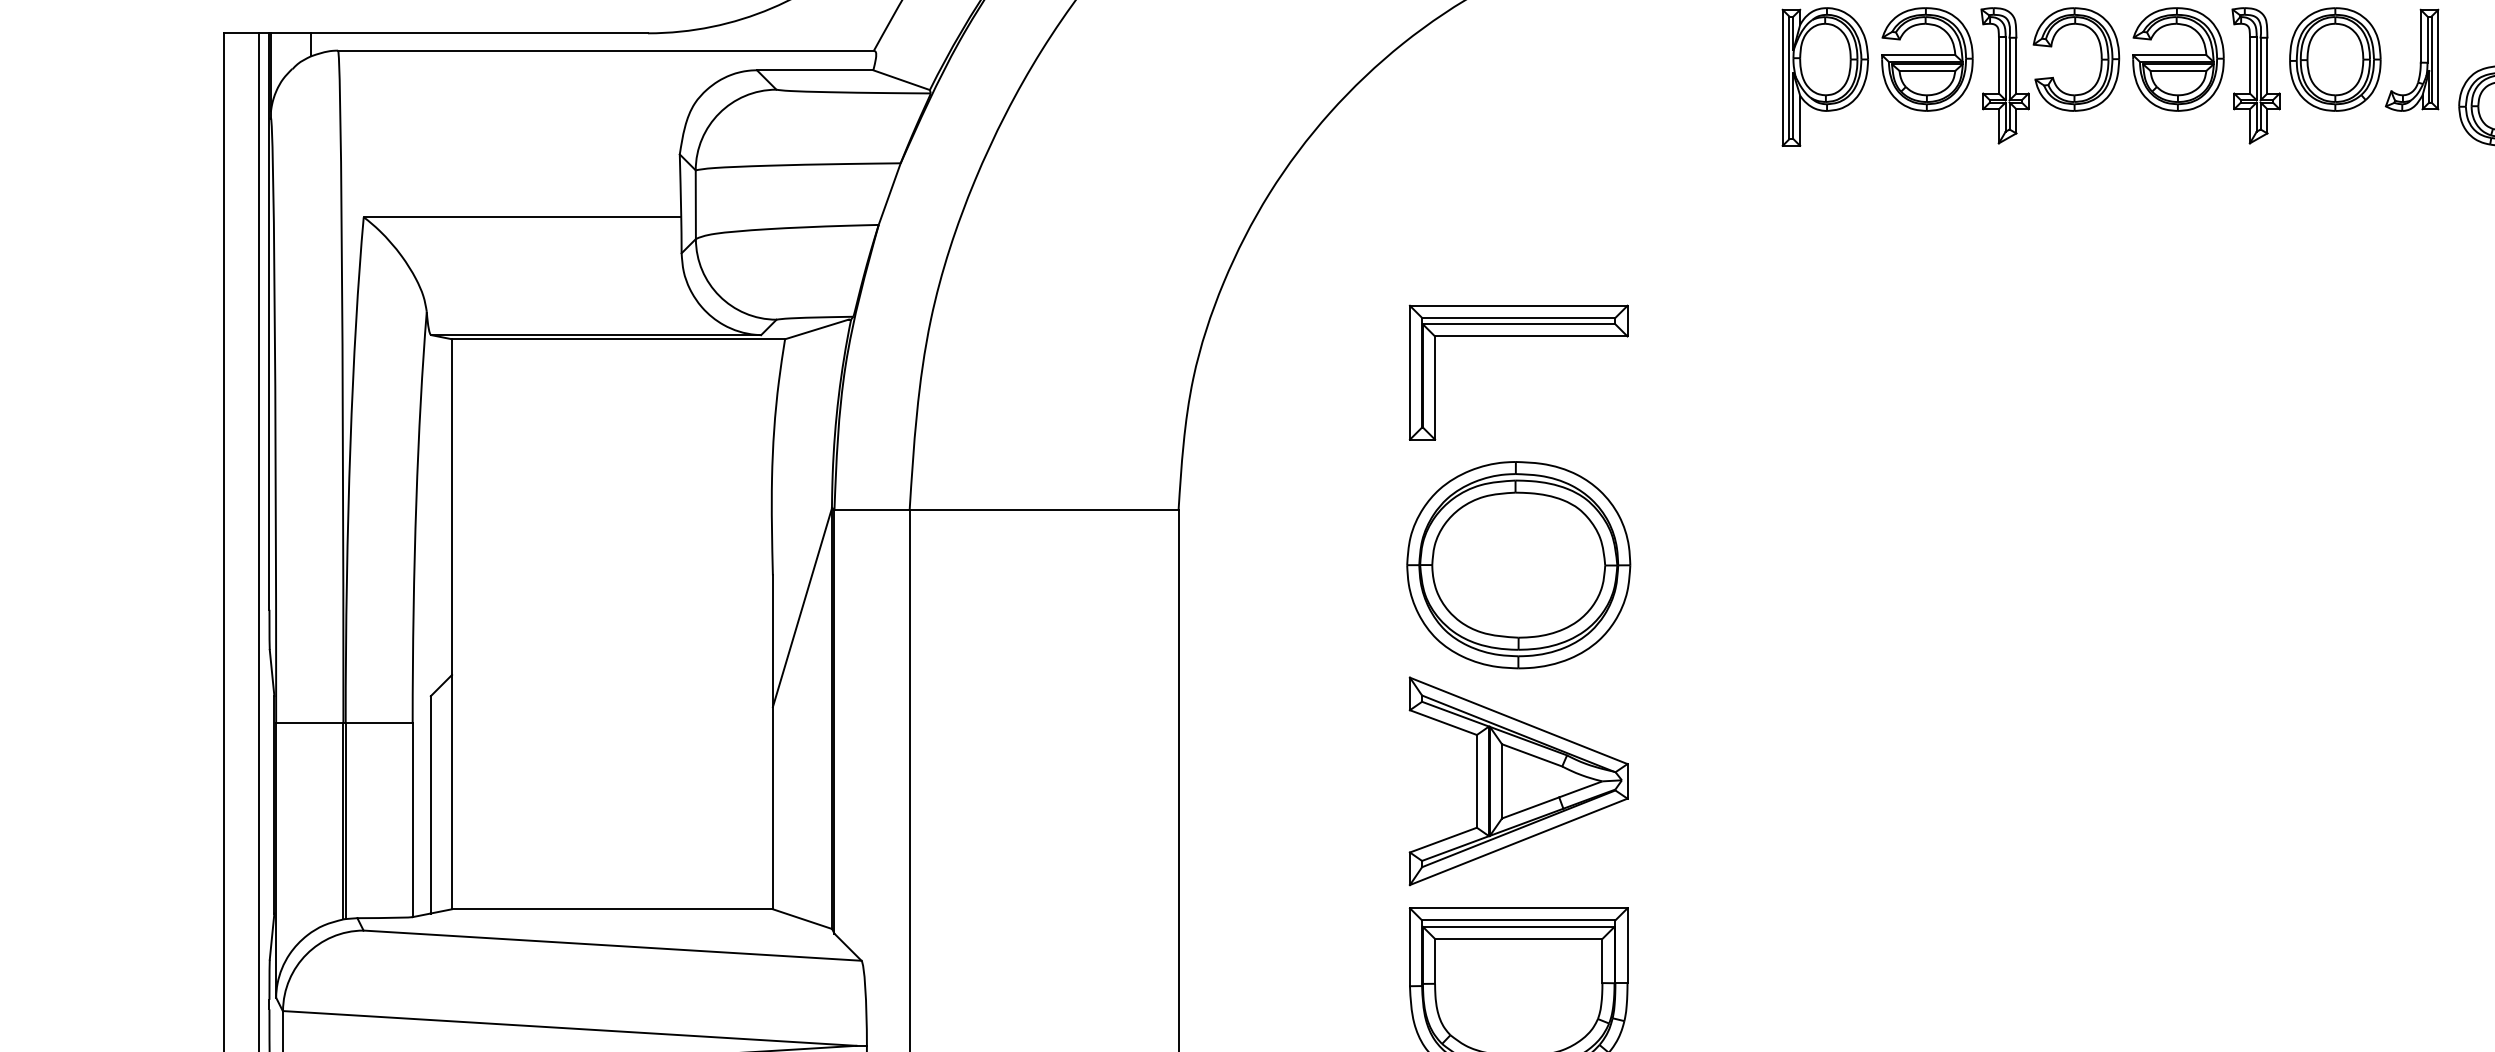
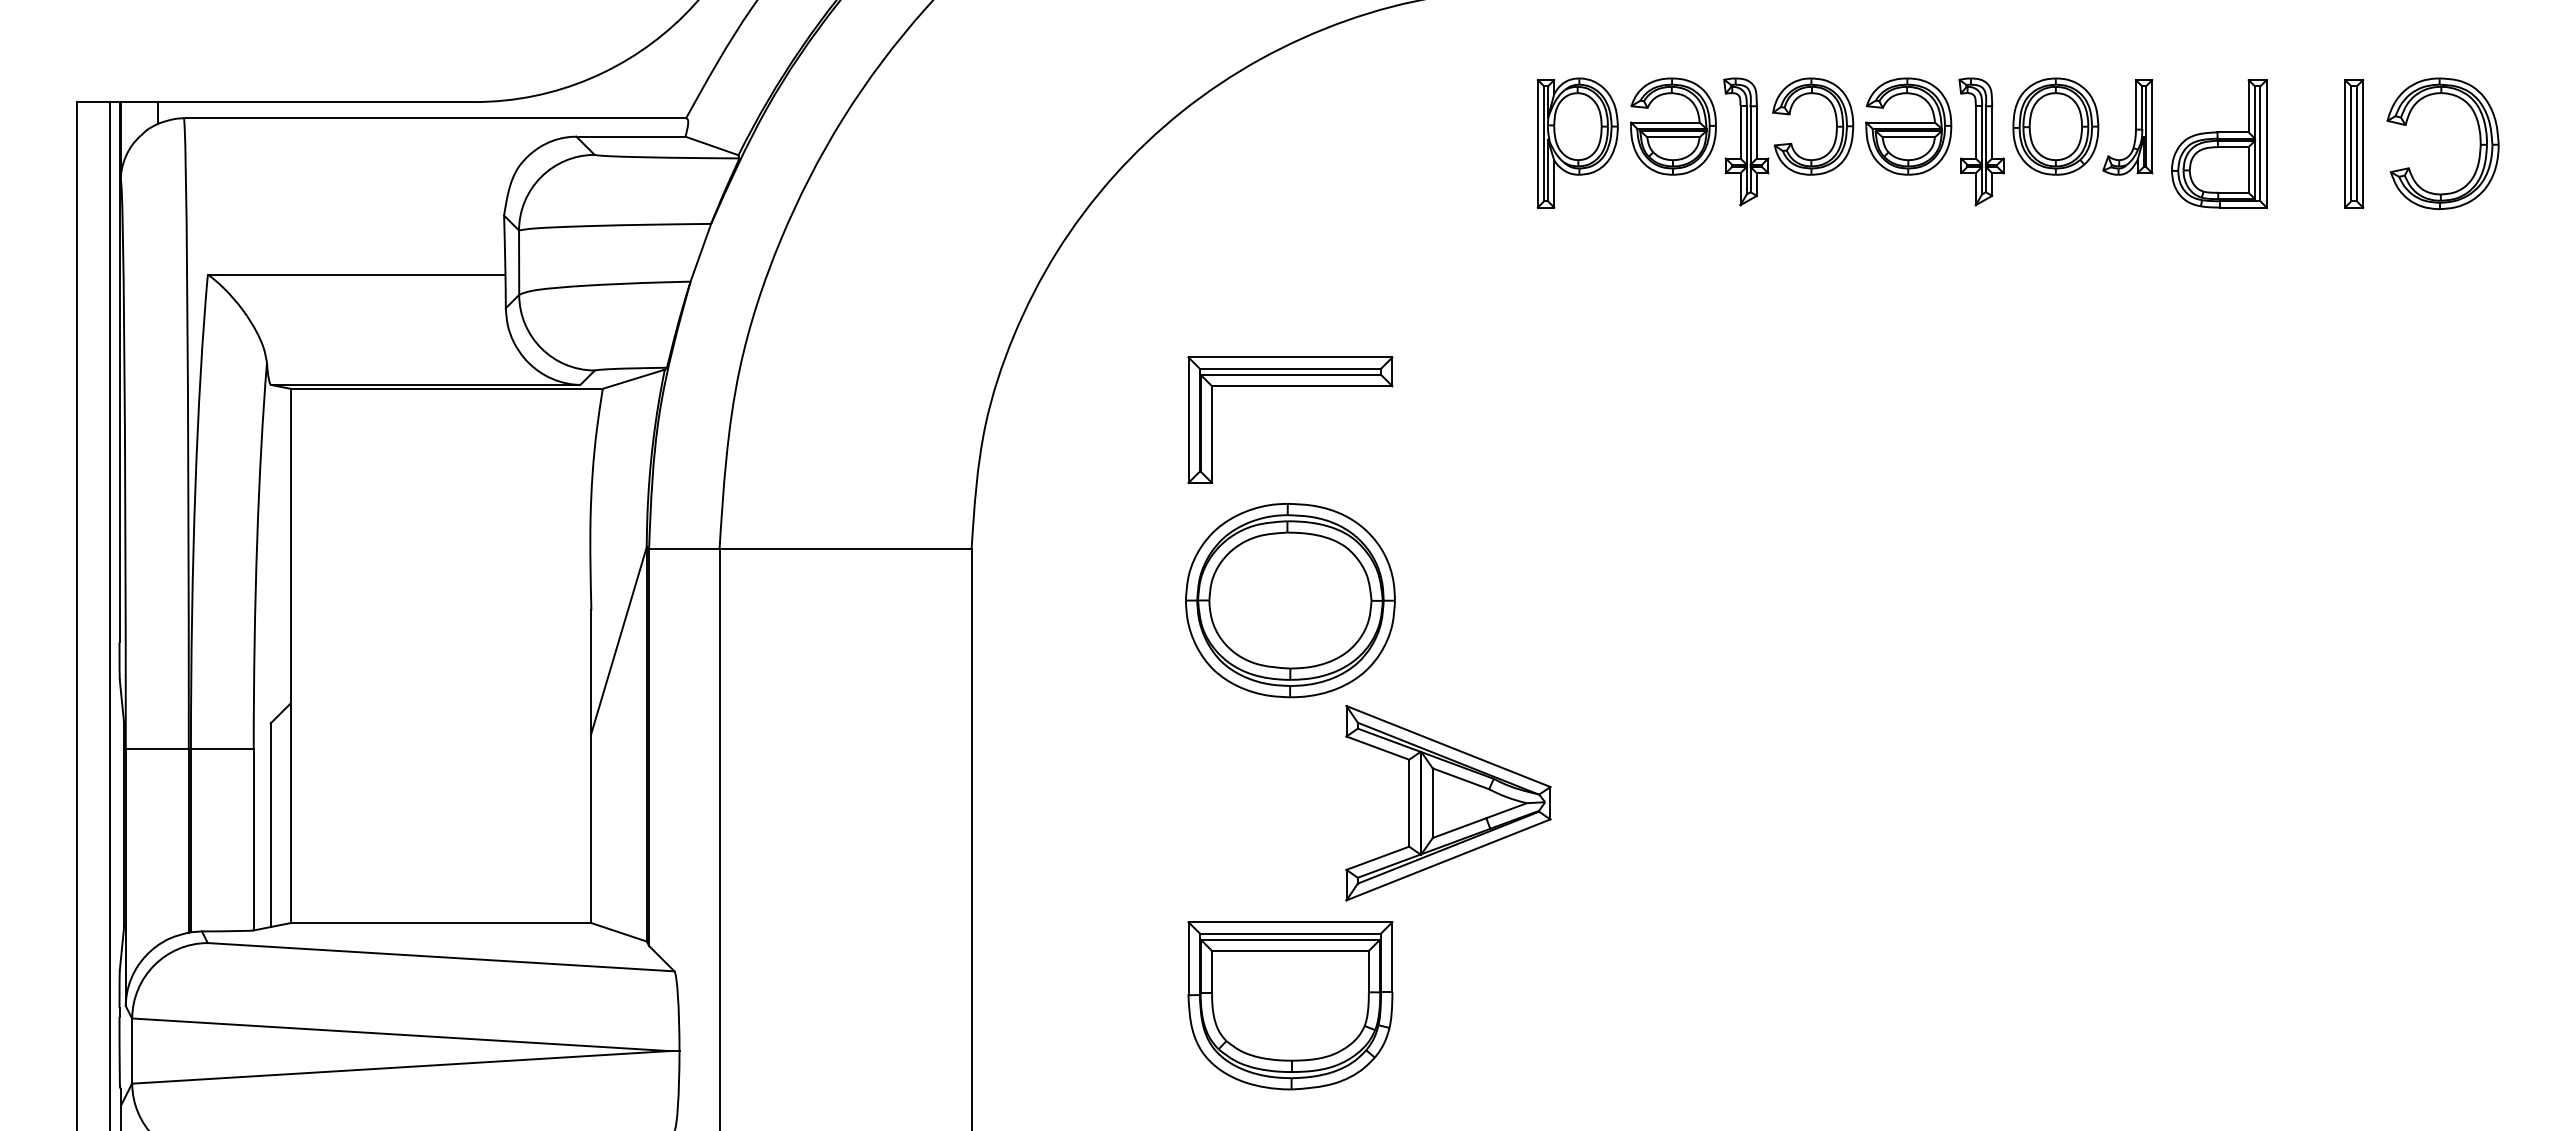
part: (1518, 780) -> (1448, 802), moved

